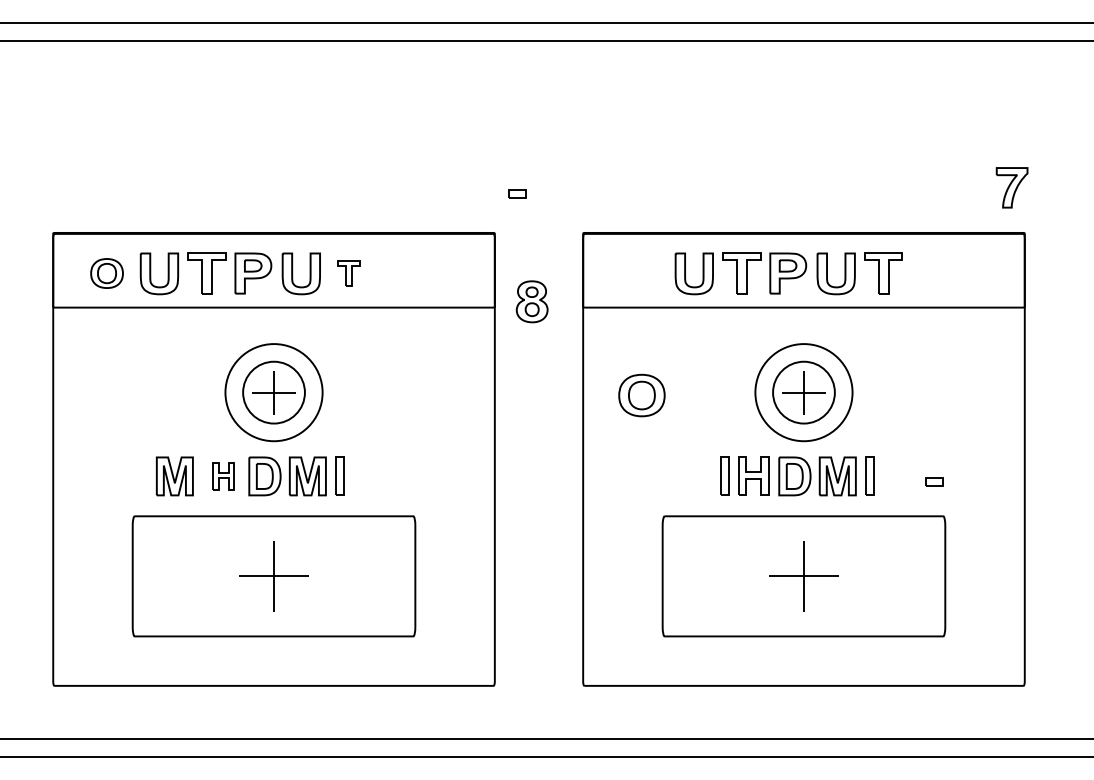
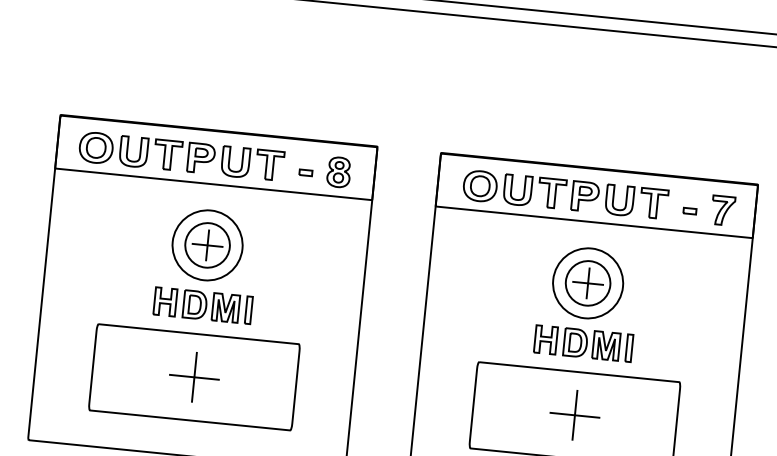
part: (1011, 187) -> (722, 210), moved
part: (517, 193) -> (305, 172), moved
part: (106, 273) -> (95, 147), size x1.43
part: (348, 273) -> (269, 165), size x1.67
part: (531, 301) -> (338, 172), moved
part: (641, 395) -> (479, 186), moved
part: (223, 475) -> (165, 301), size x1.43
part: (724, 475) -> (525, 337), removed
part: (174, 476) -> (130, 298), removed
part: (934, 481) -> (690, 210), moved

